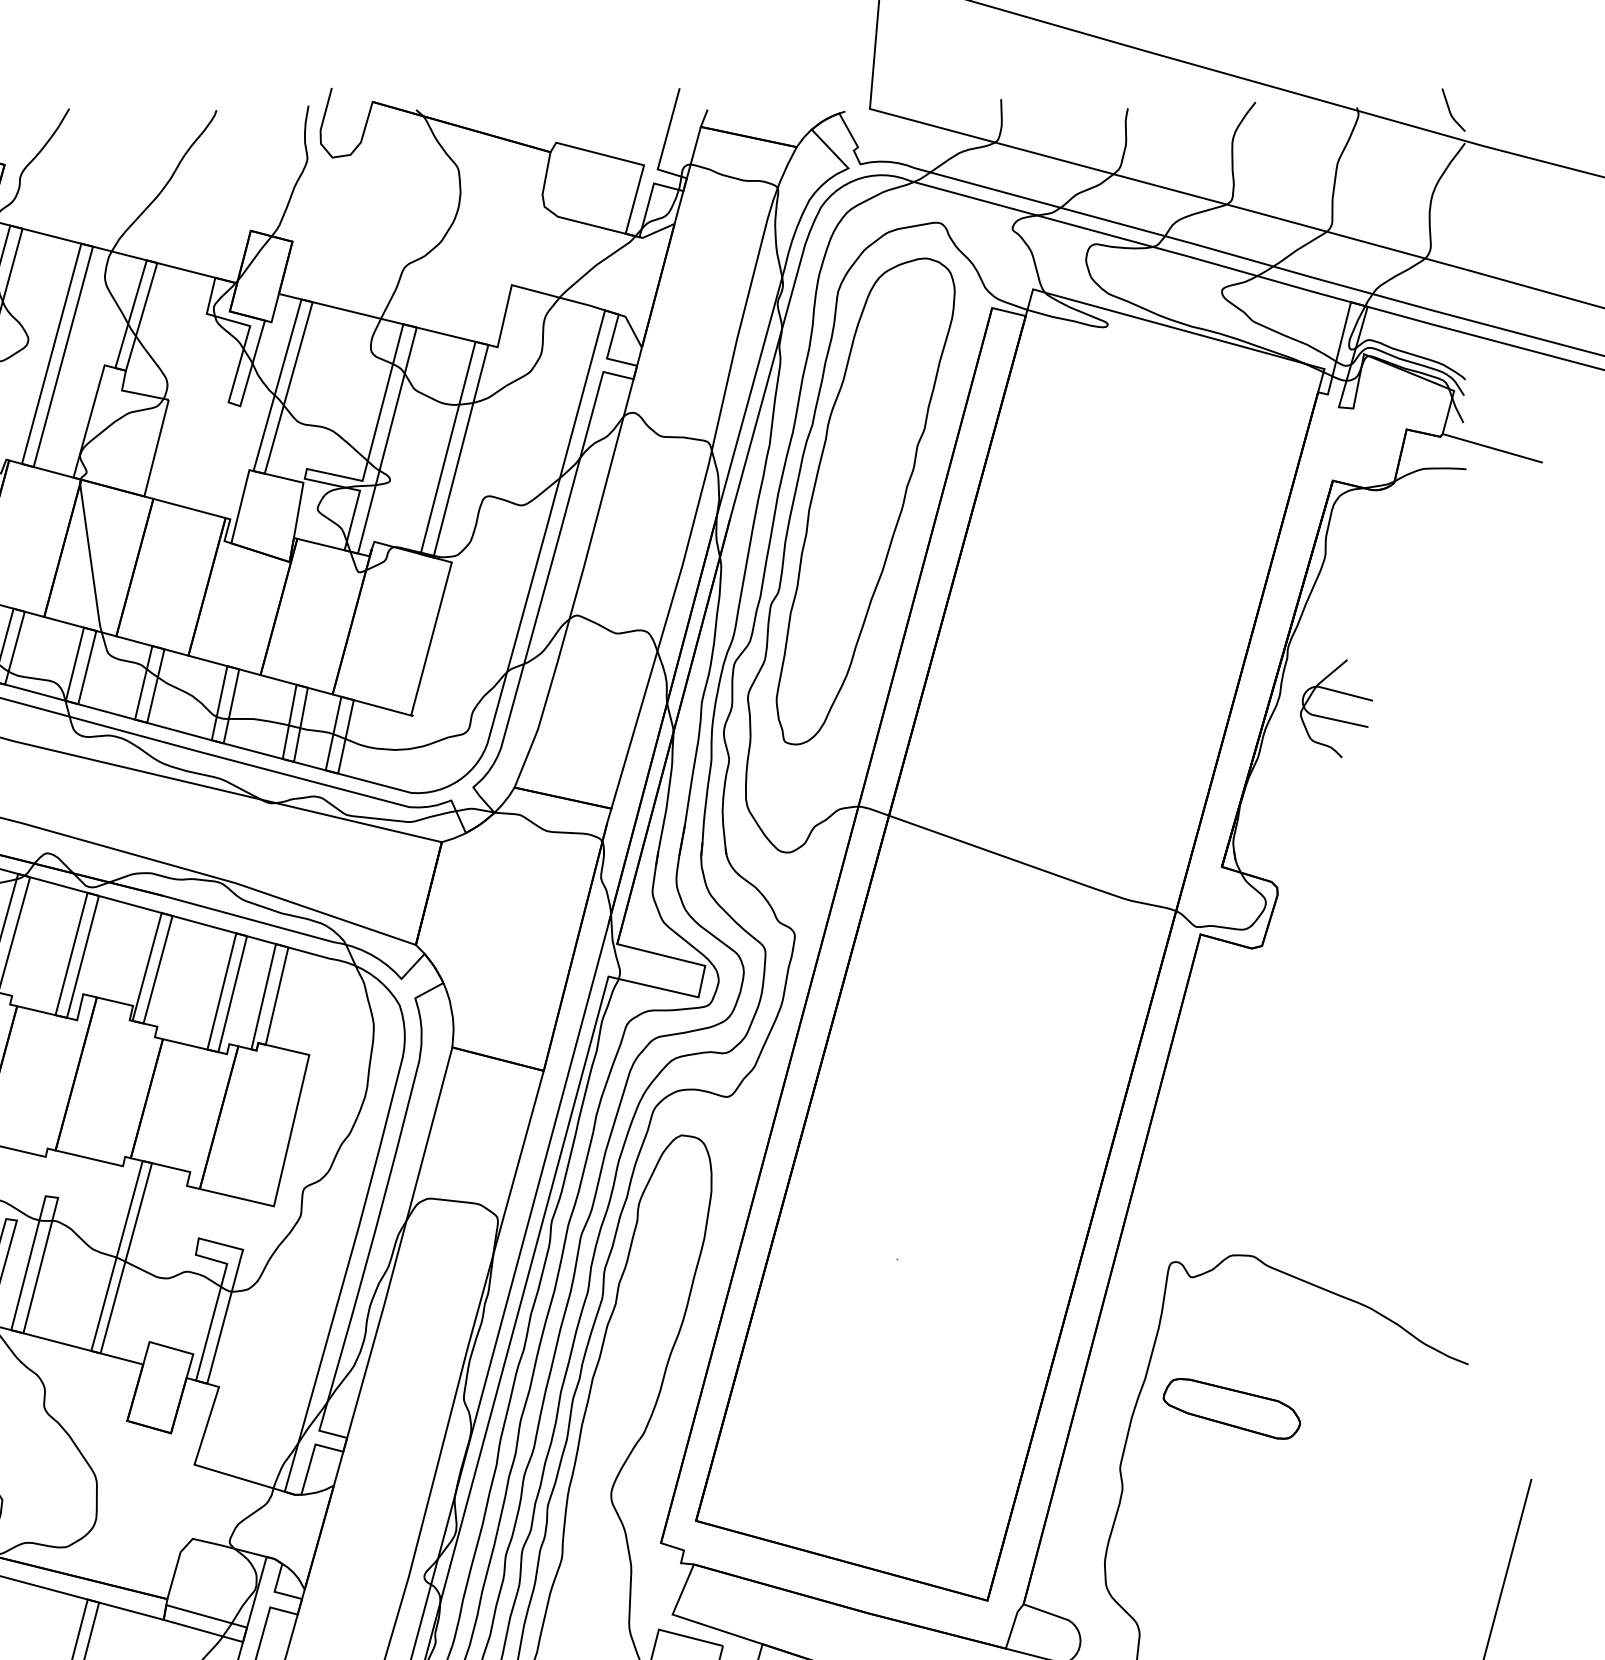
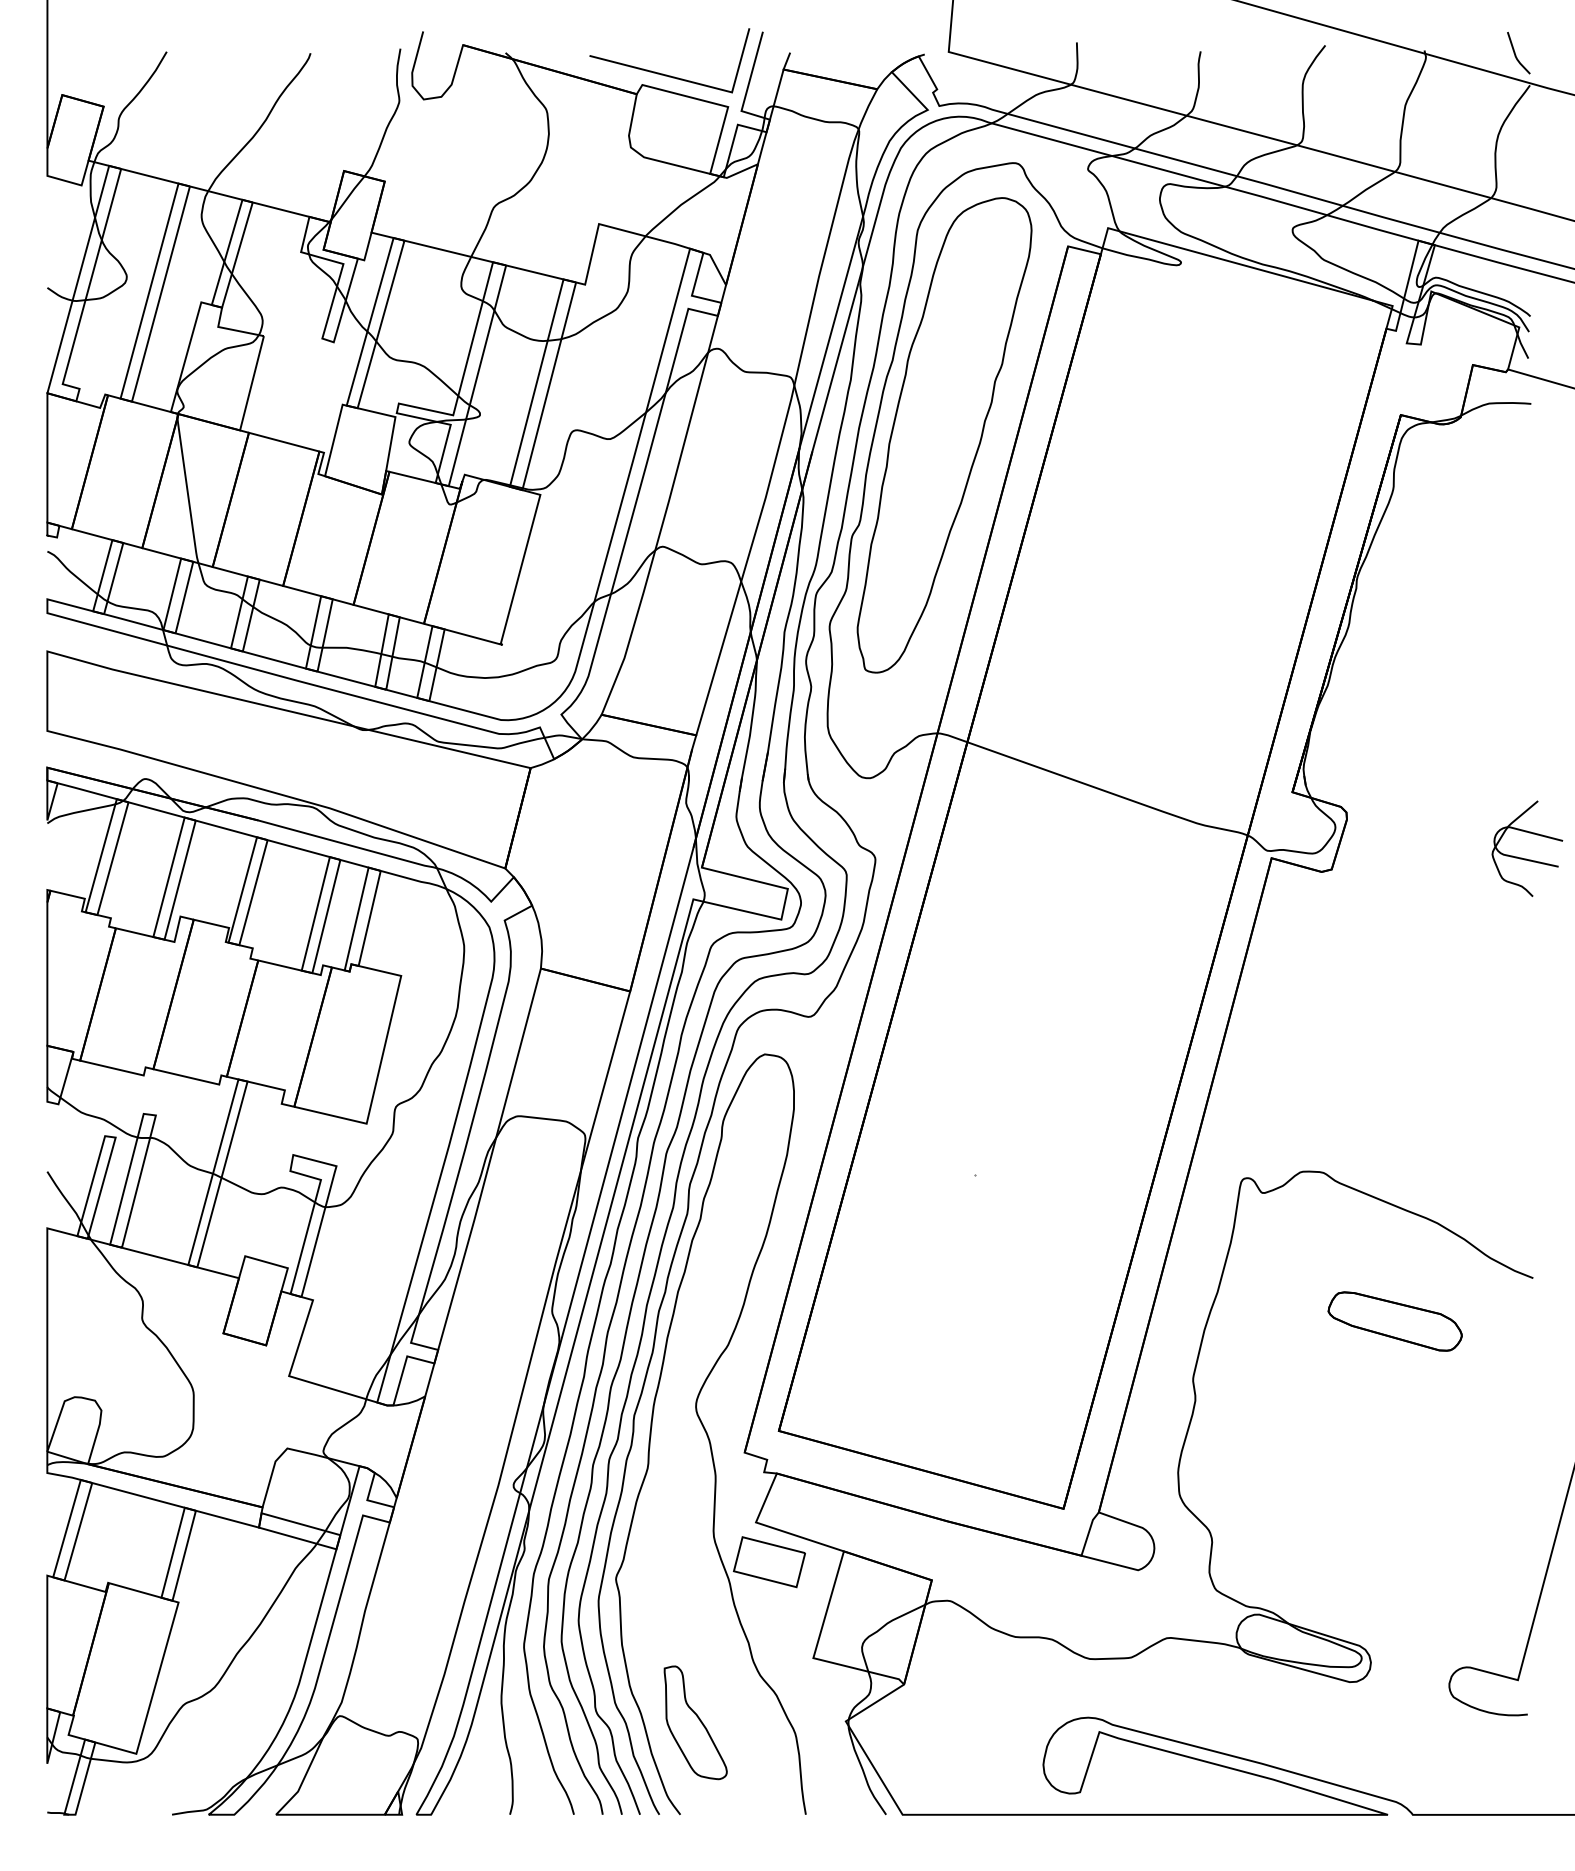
line: (581, 132) -> (667, 74), added
part: (1335, 718) -> (1526, 858), moved
part: (1231, 1408) -> (1394, 1321), moved

